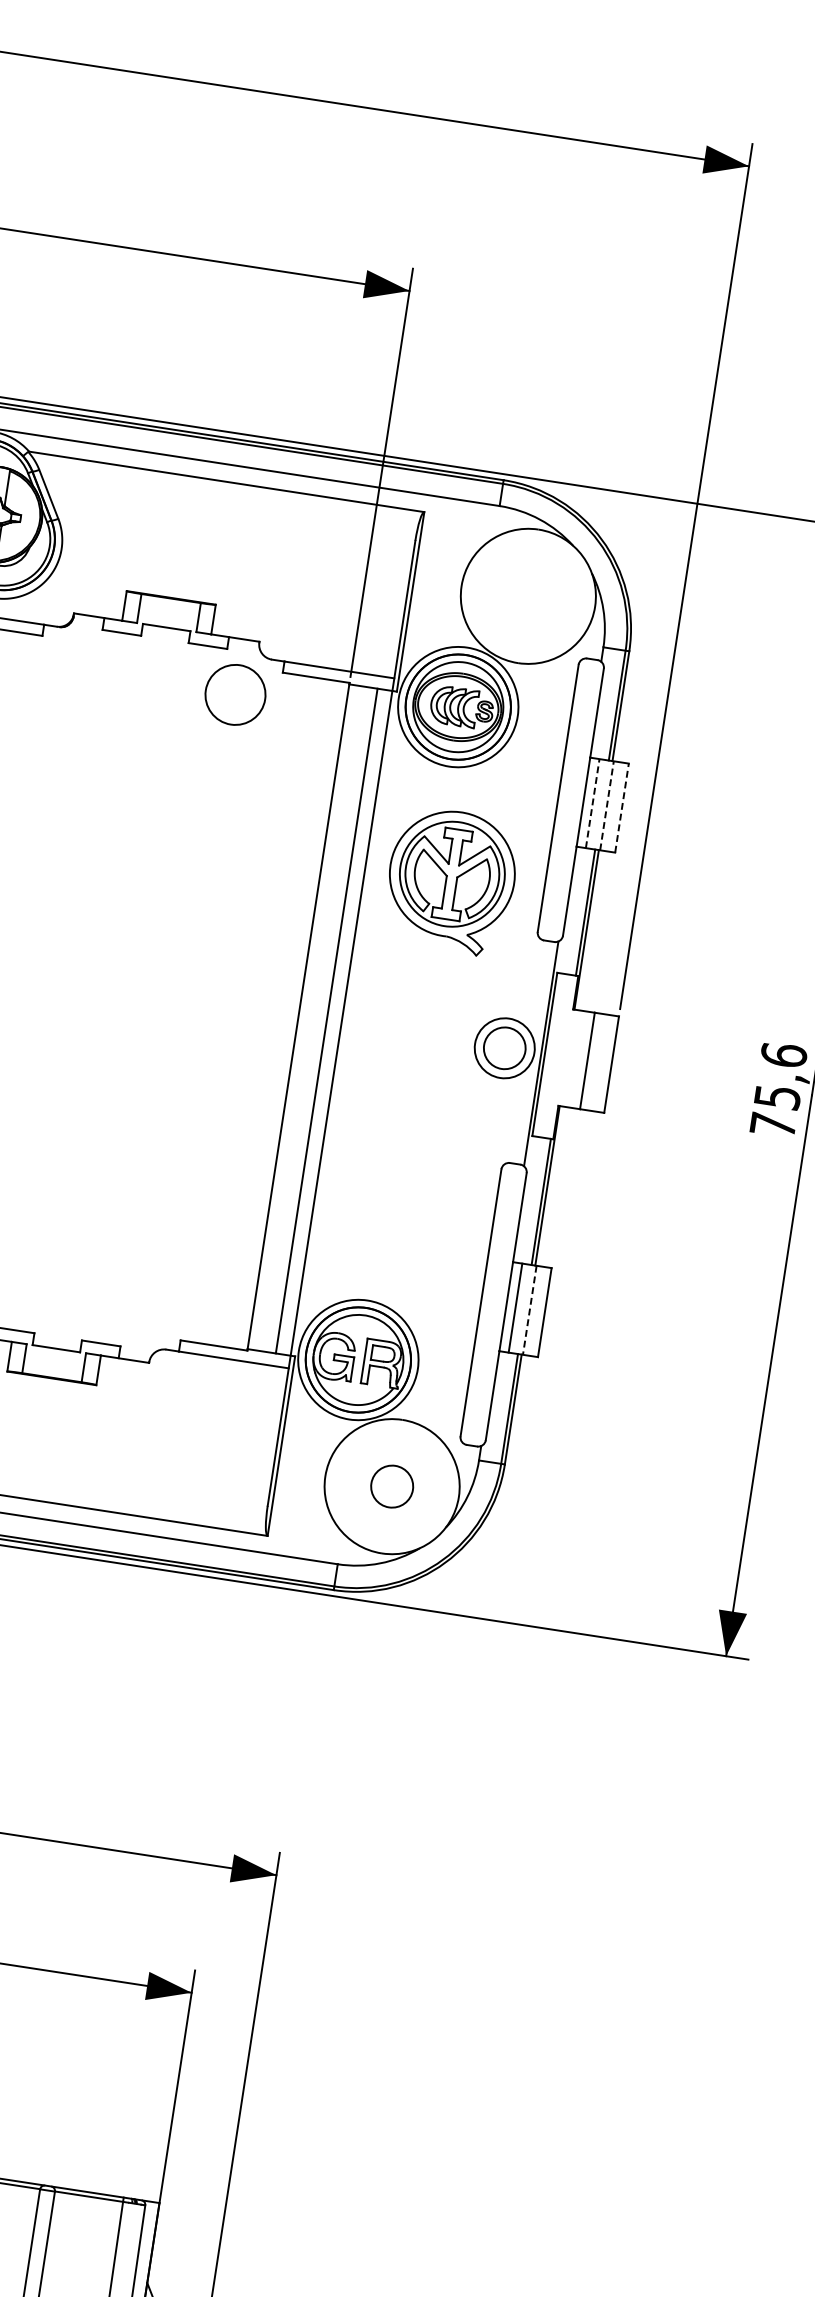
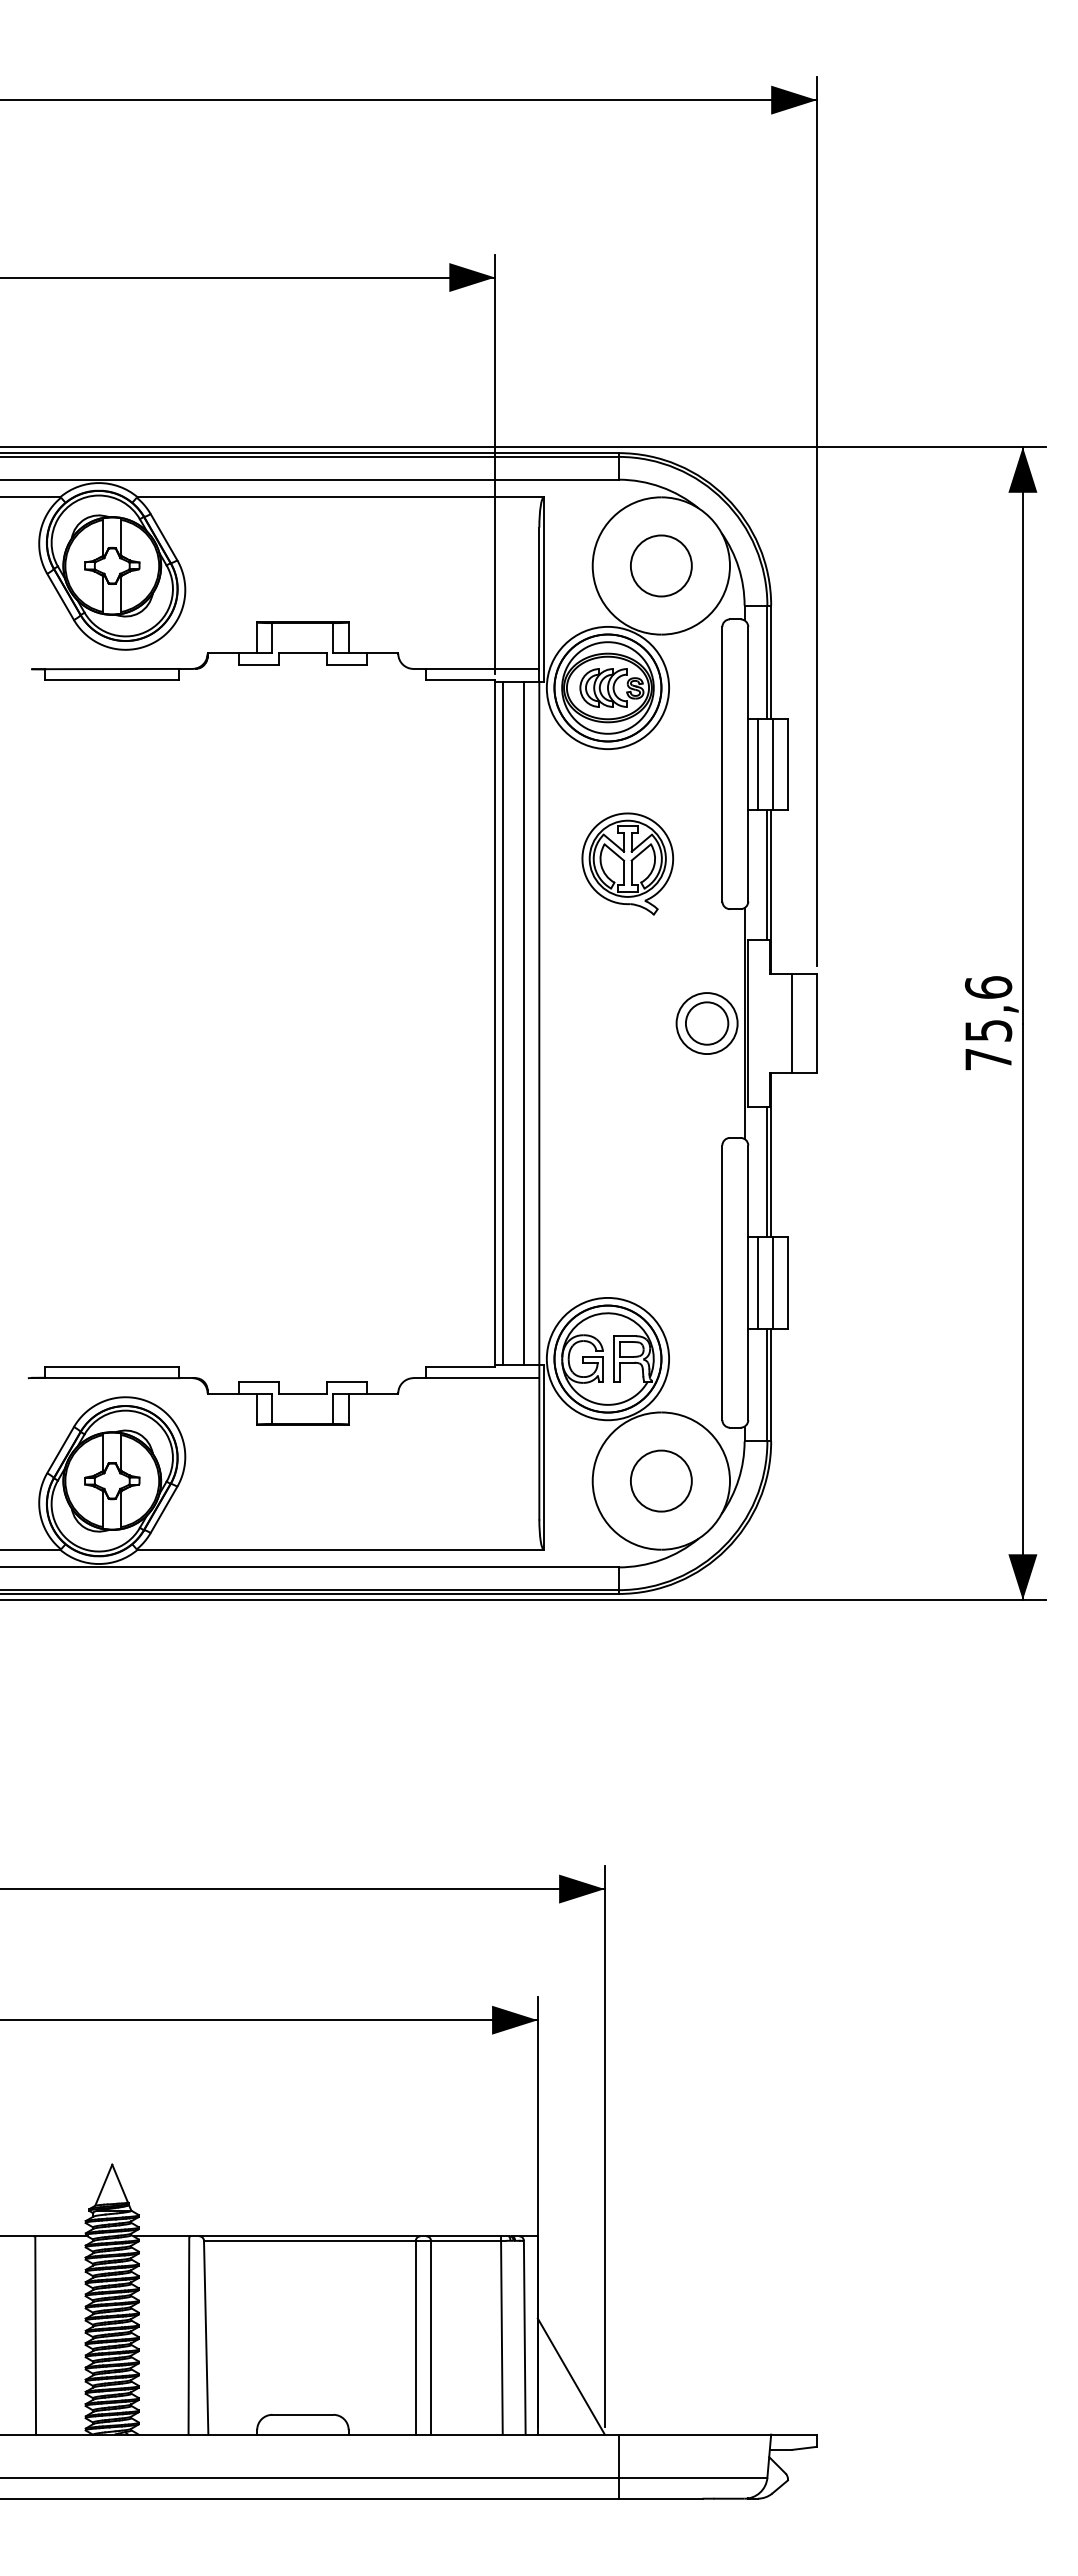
circle: (235, 694) -> (661, 565), moved
line: (592, 803) -> (757, 764), dashed -> solid
line: (606, 806) -> (772, 764), dashed -> solid
line: (621, 808) -> (787, 764), dashed -> solid
part: (451, 880) -> (627, 863), size x0.71
line: (305, 1017) -> (502, 1023), added
line: (529, 1309) -> (772, 1282), dashed -> solid
circle: (392, 1486) -> (661, 1480), size x1.43

